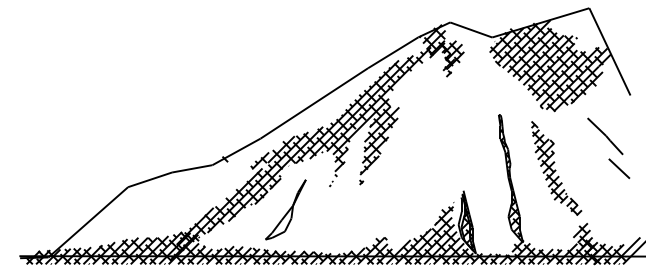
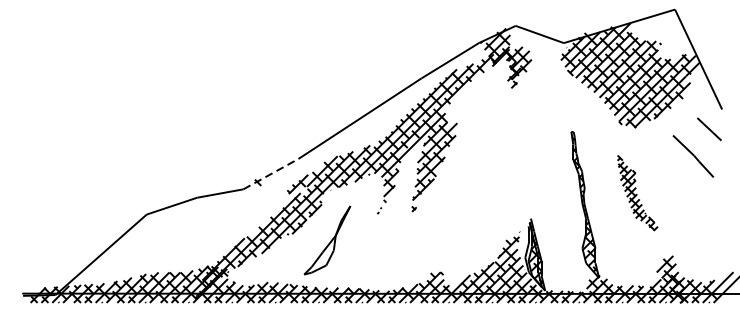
line: (236, 151) -> (270, 173), solid -> dashed
part: (556, 168) -> (637, 193), size x0.7
line: (619, 168) -> (709, 129), moved

